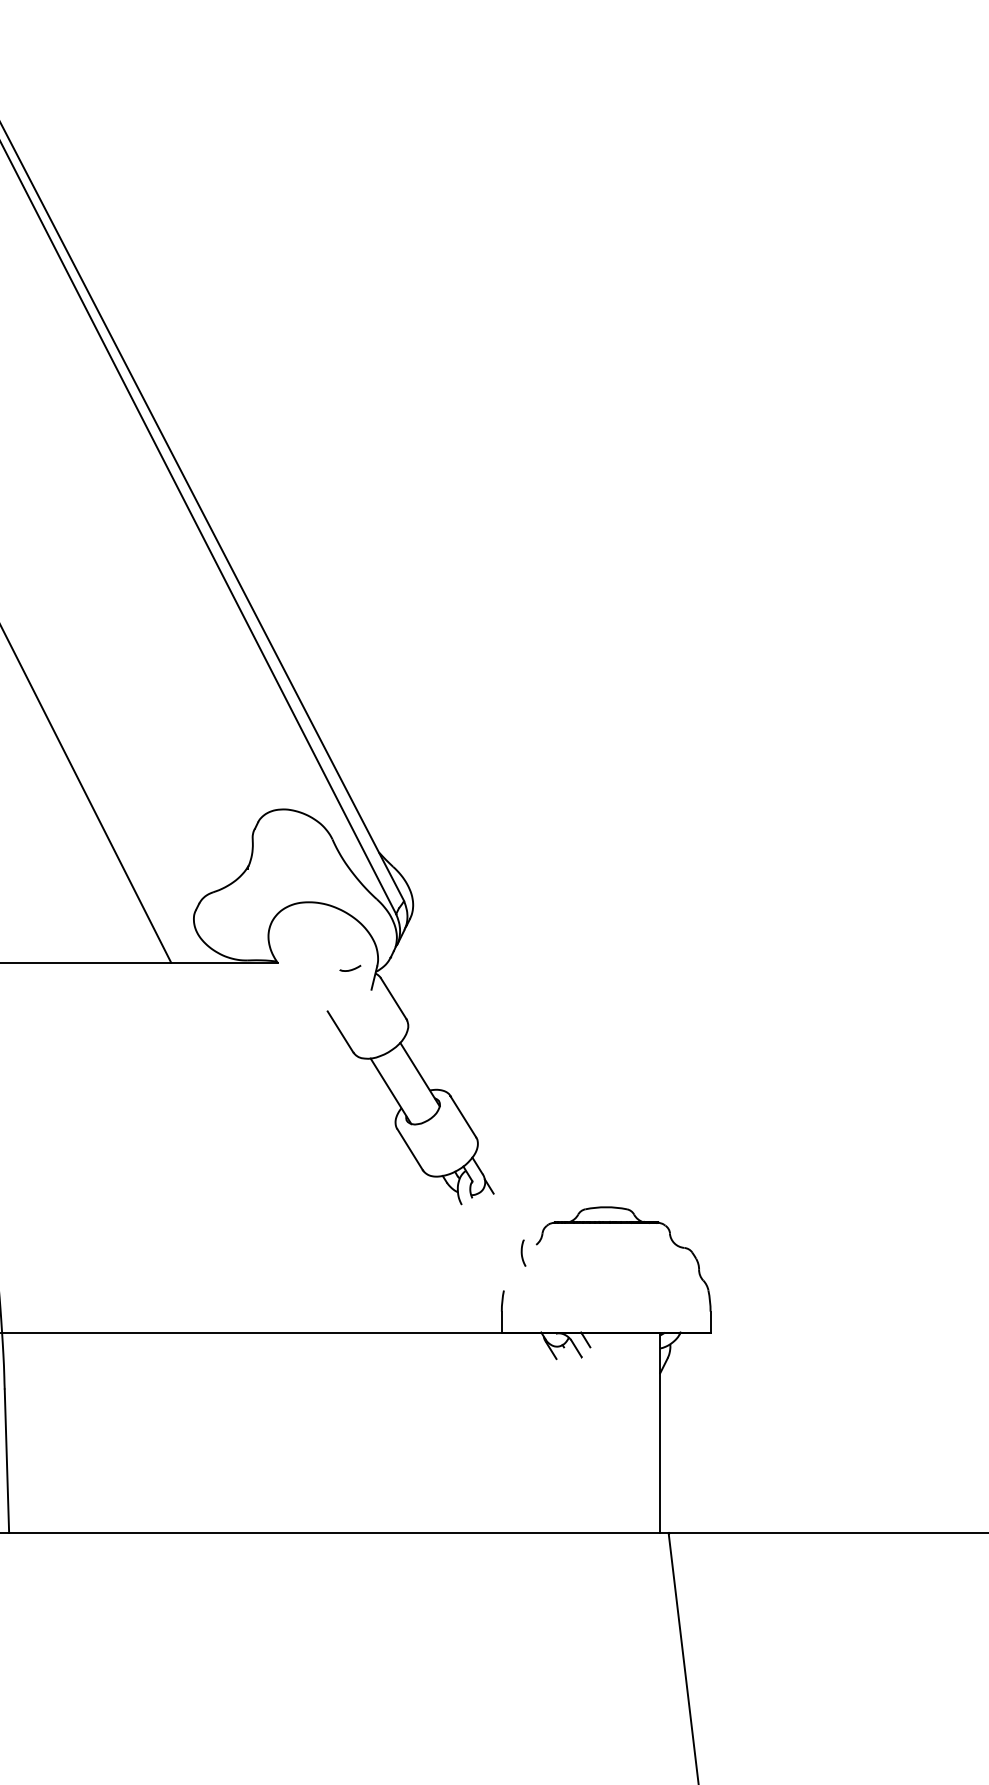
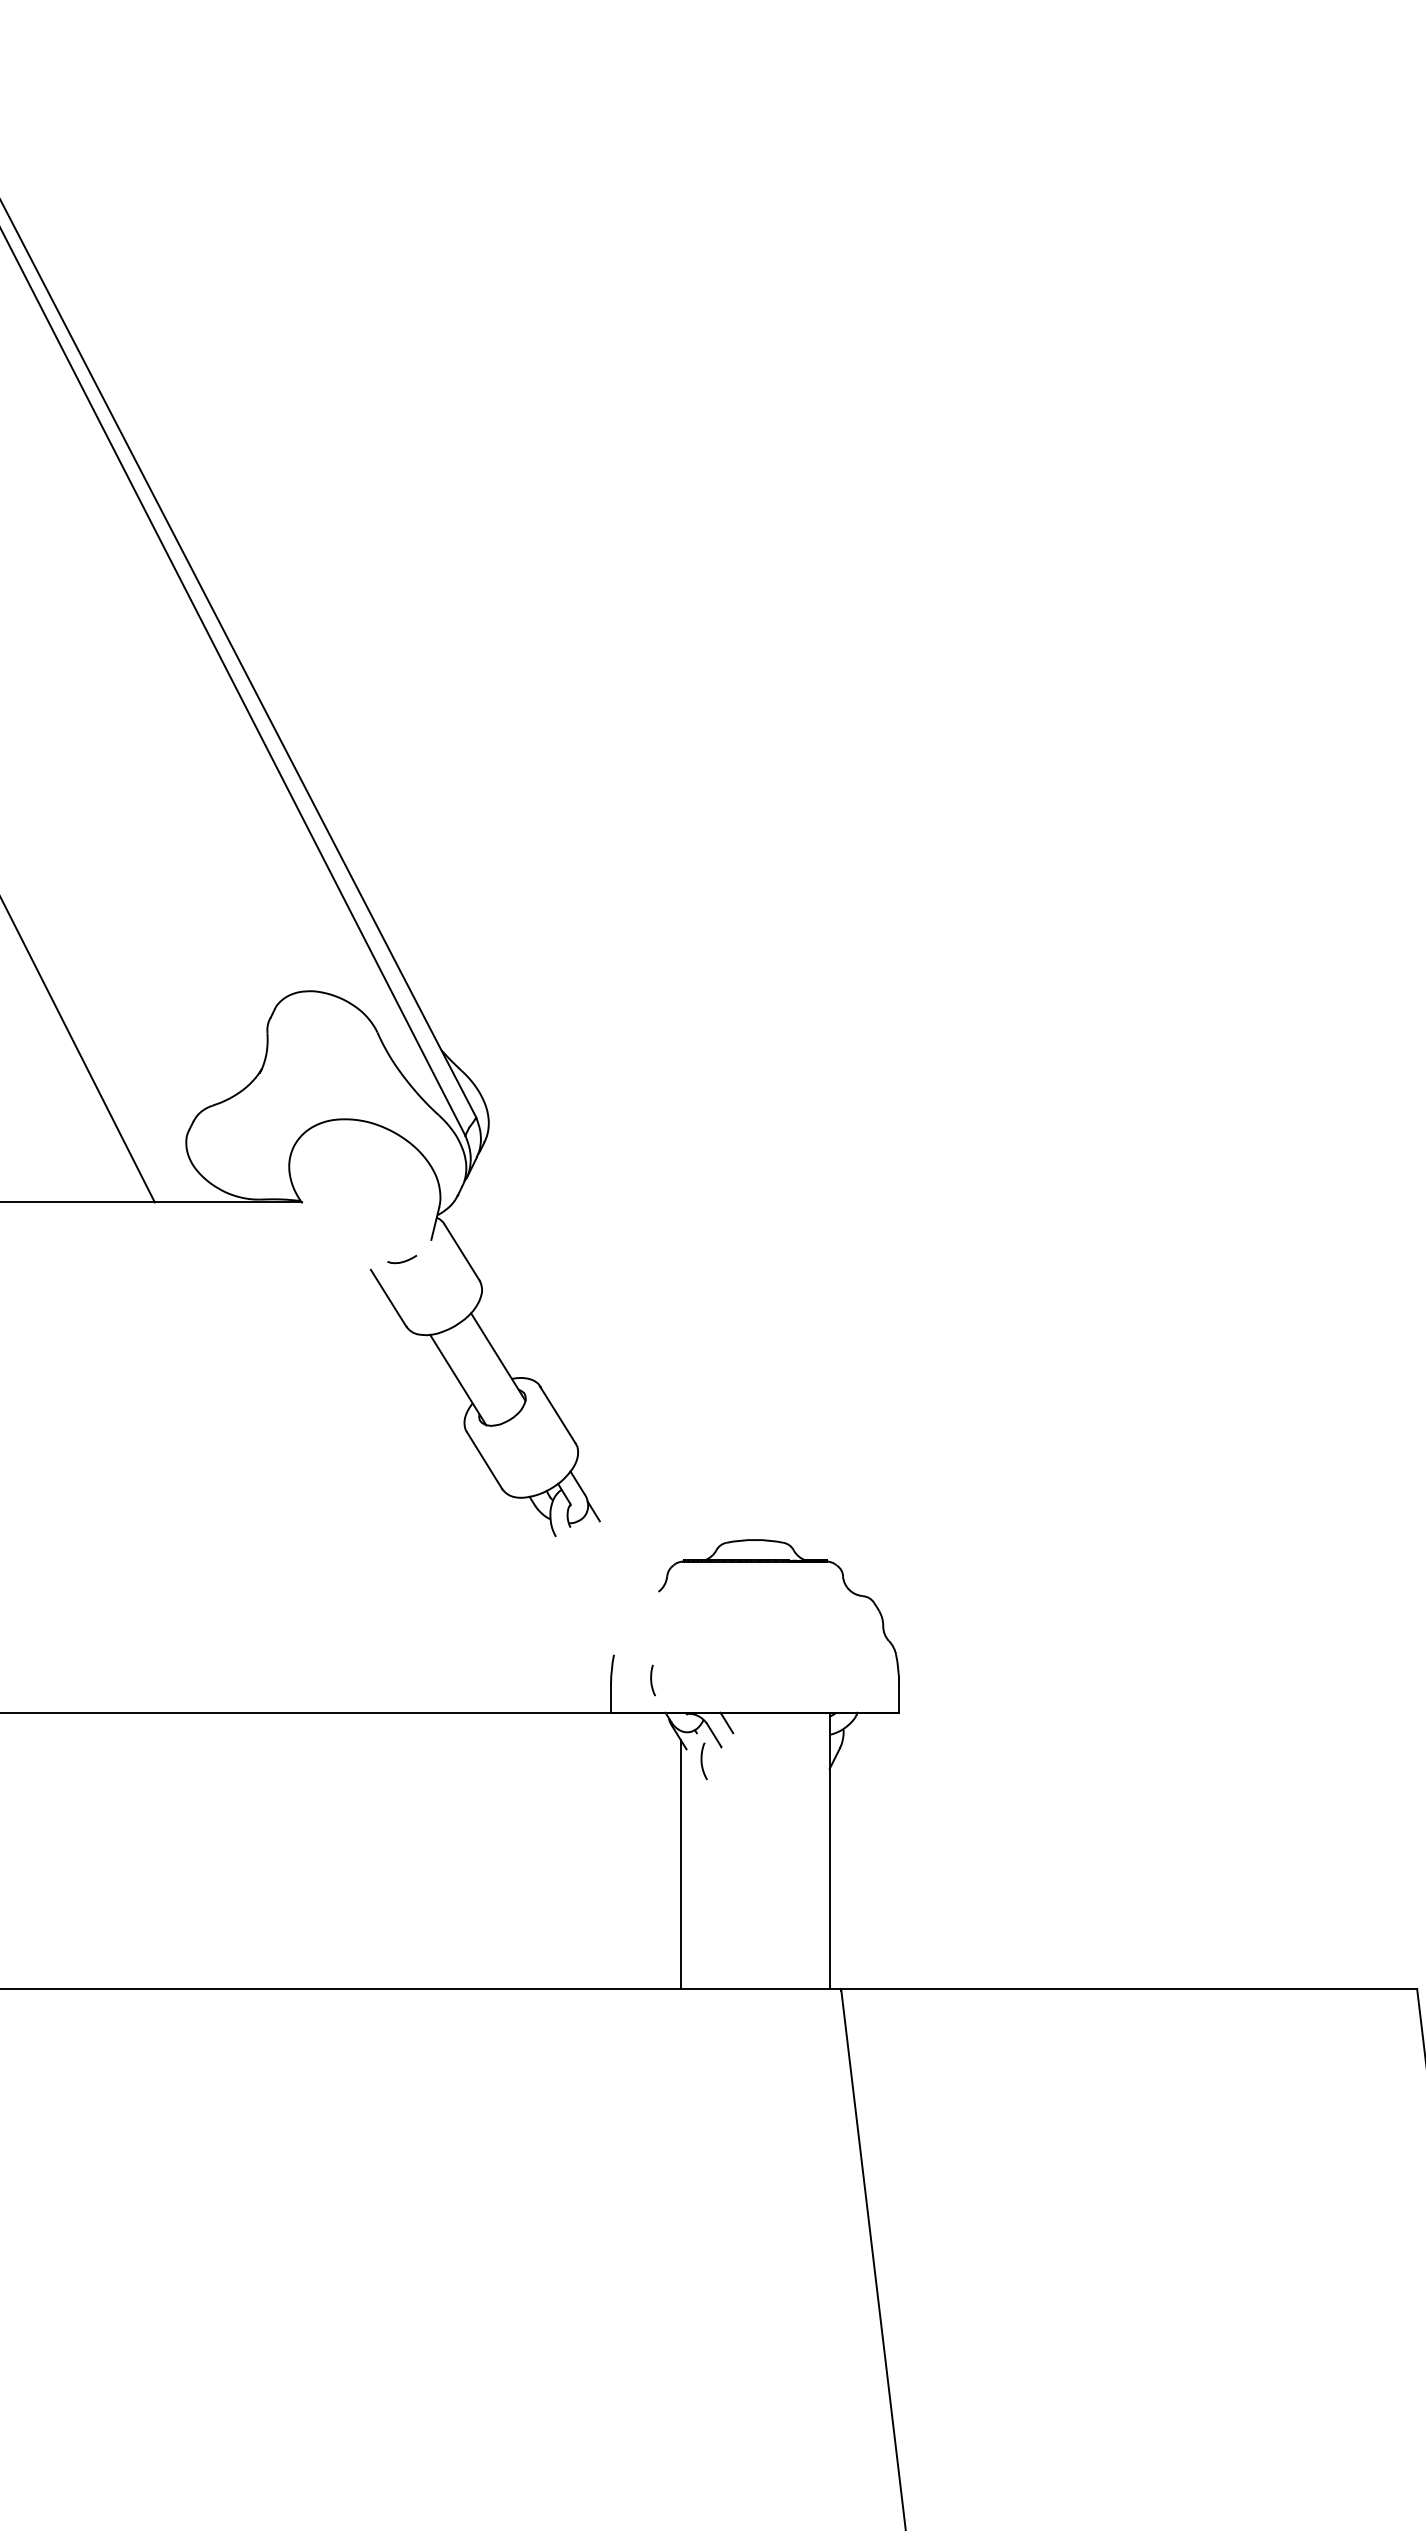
curve: (350, 969) -> (402, 1261), moved
curve: (522, 1253) -> (702, 1761), moved
curve: (531, 1309) -> (652, 1680), added
line: (552, 1442) -> (680, 1864), added

